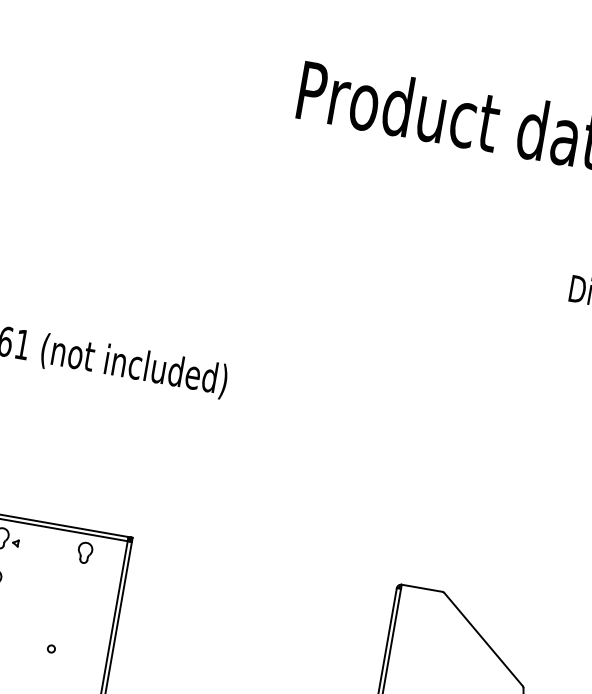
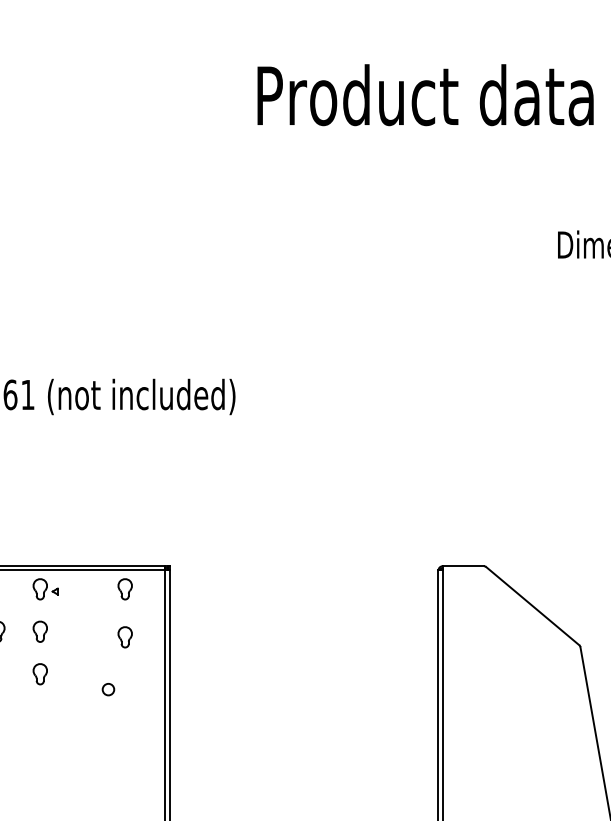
part: (76, 600) -> (124, 637), added
circle: (51, 648) -> (108, 689), size x1.6

